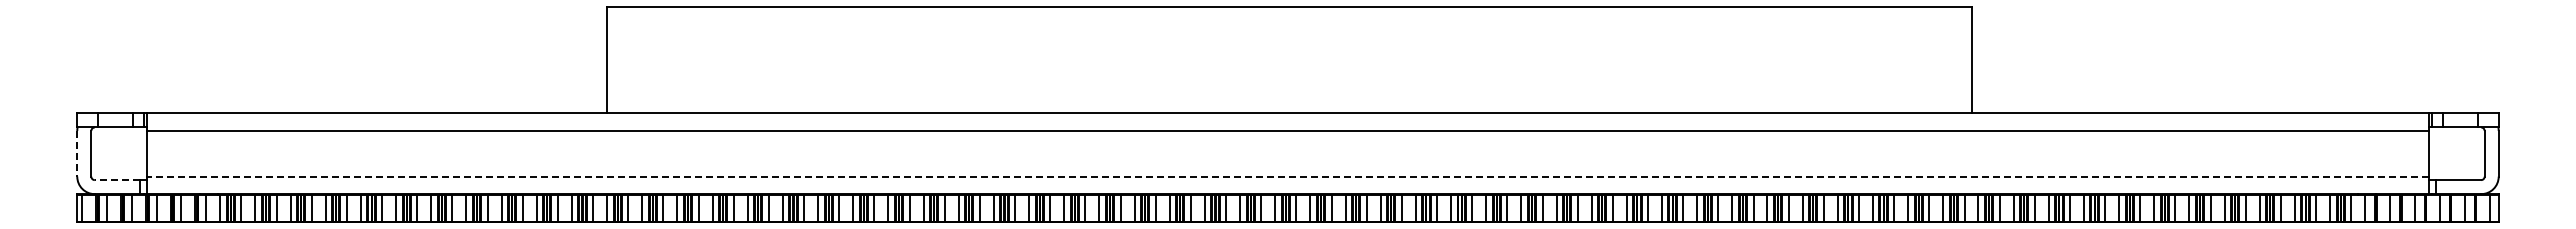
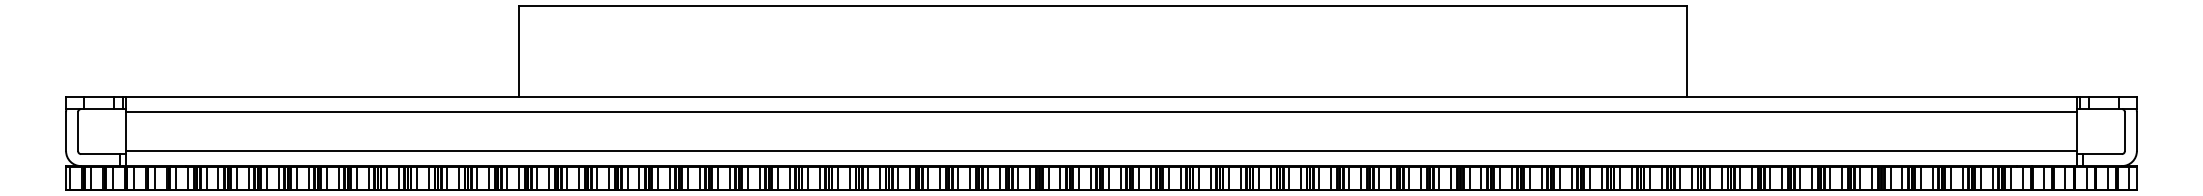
line: (77, 153) -> (66, 131), dashed -> solid
line: (1288, 176) -> (1101, 151), dashed -> solid
line: (117, 180) -> (100, 154), dashed -> solid

